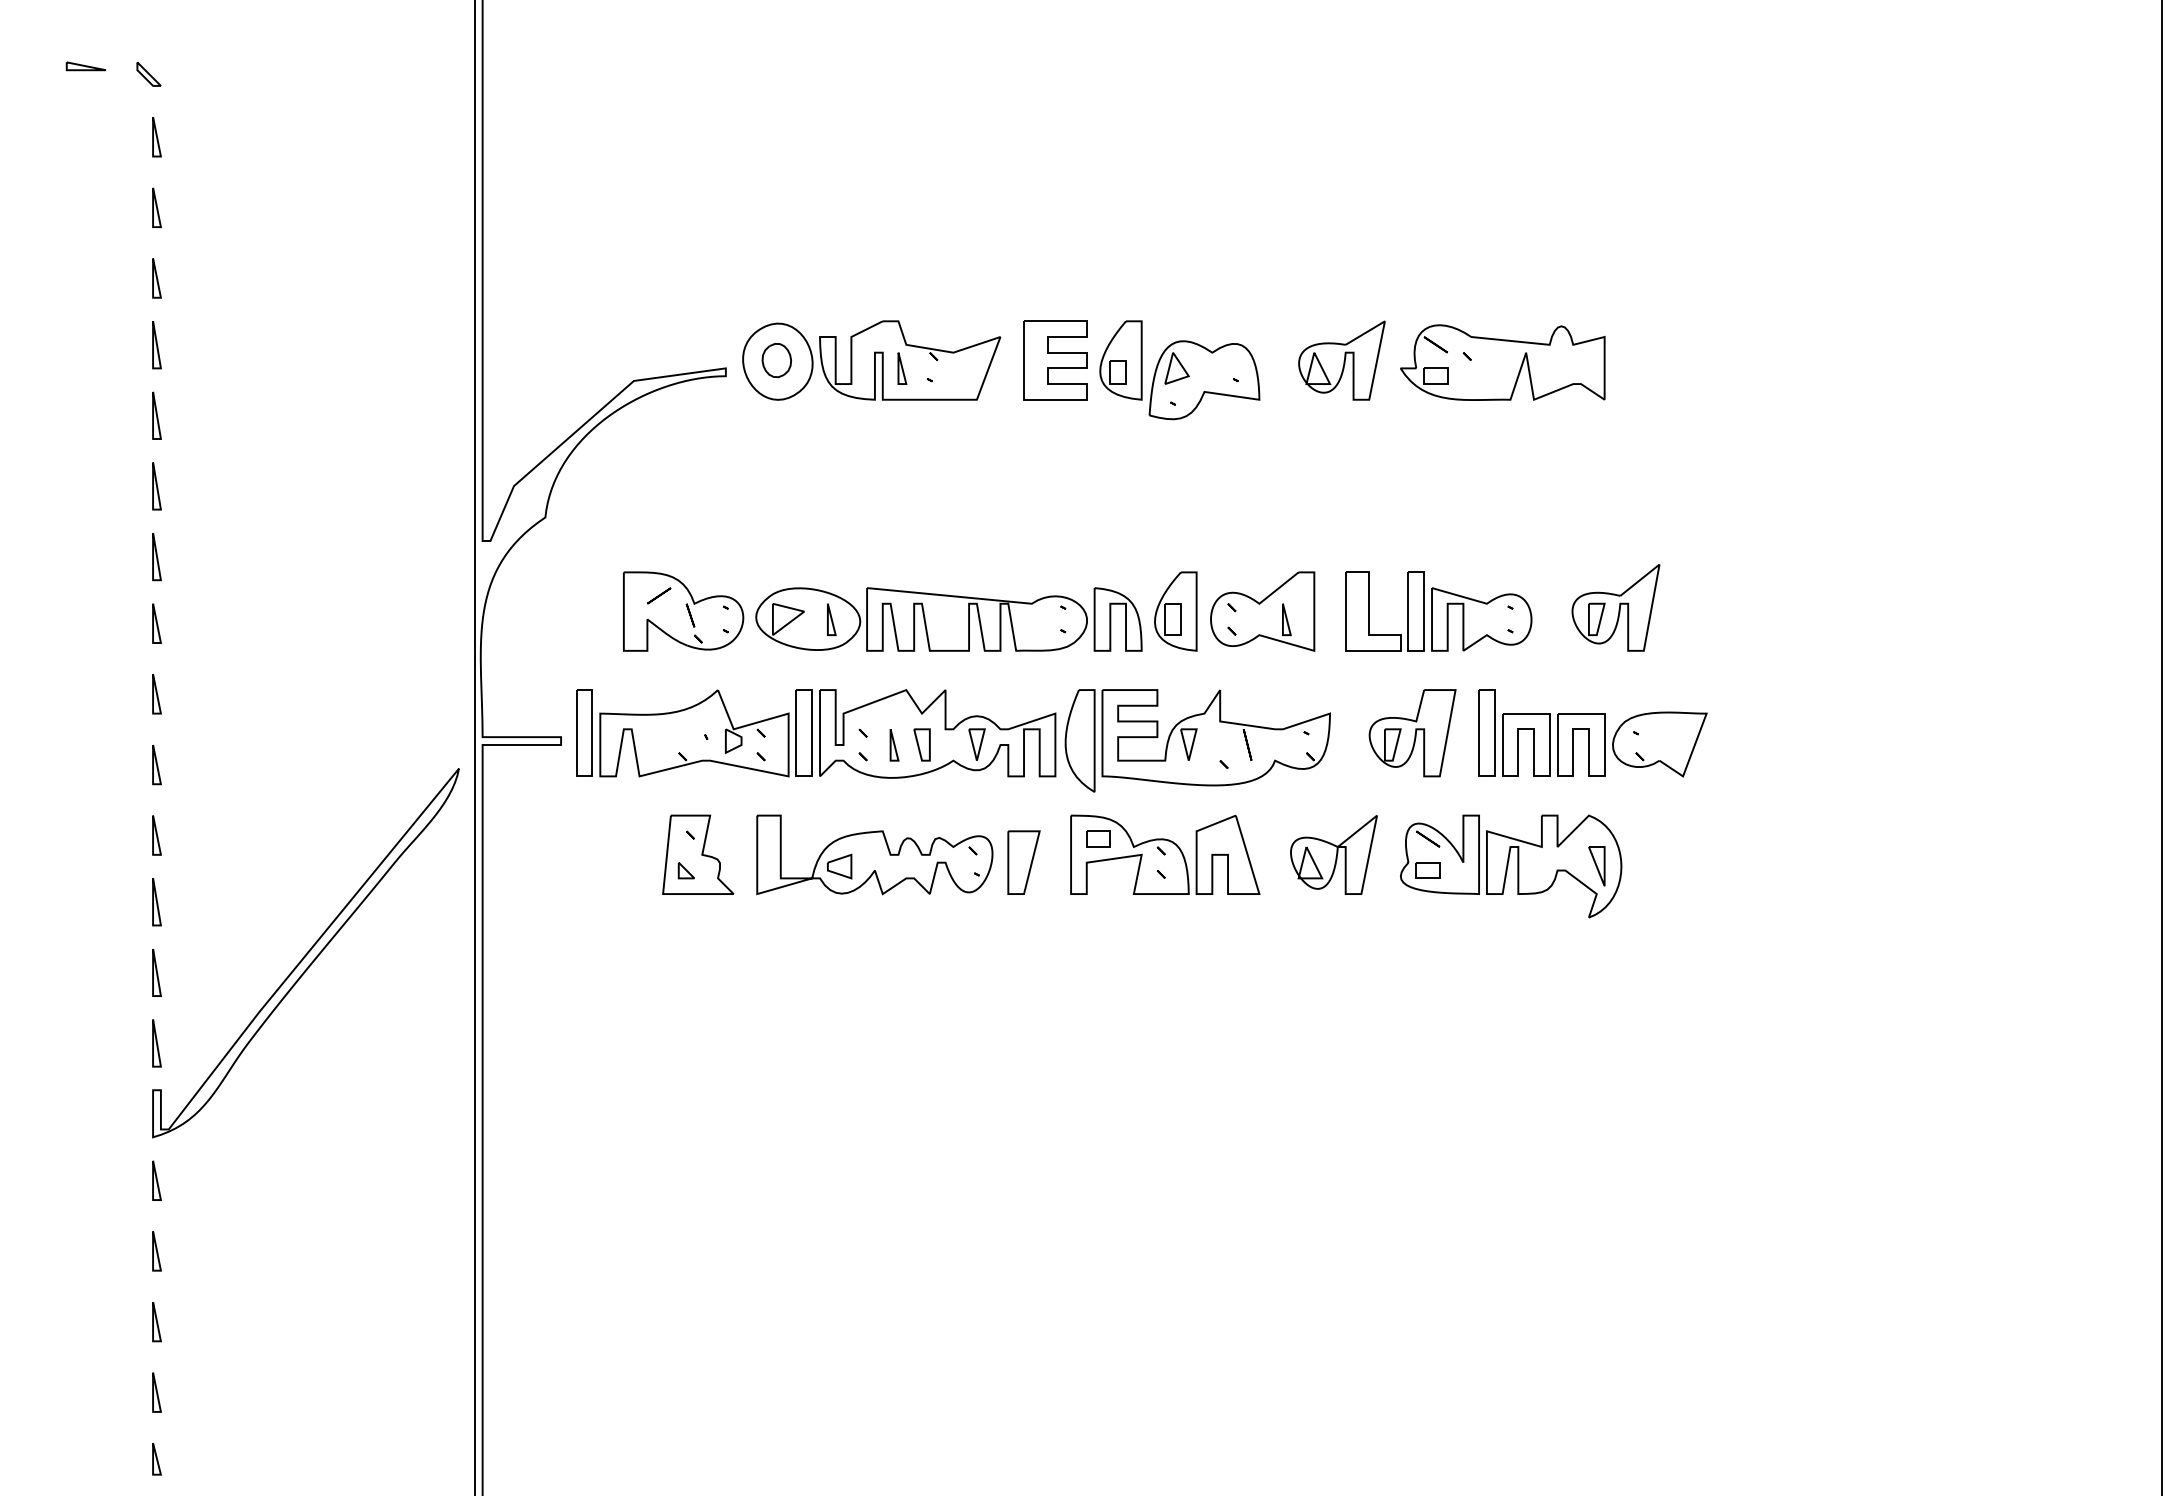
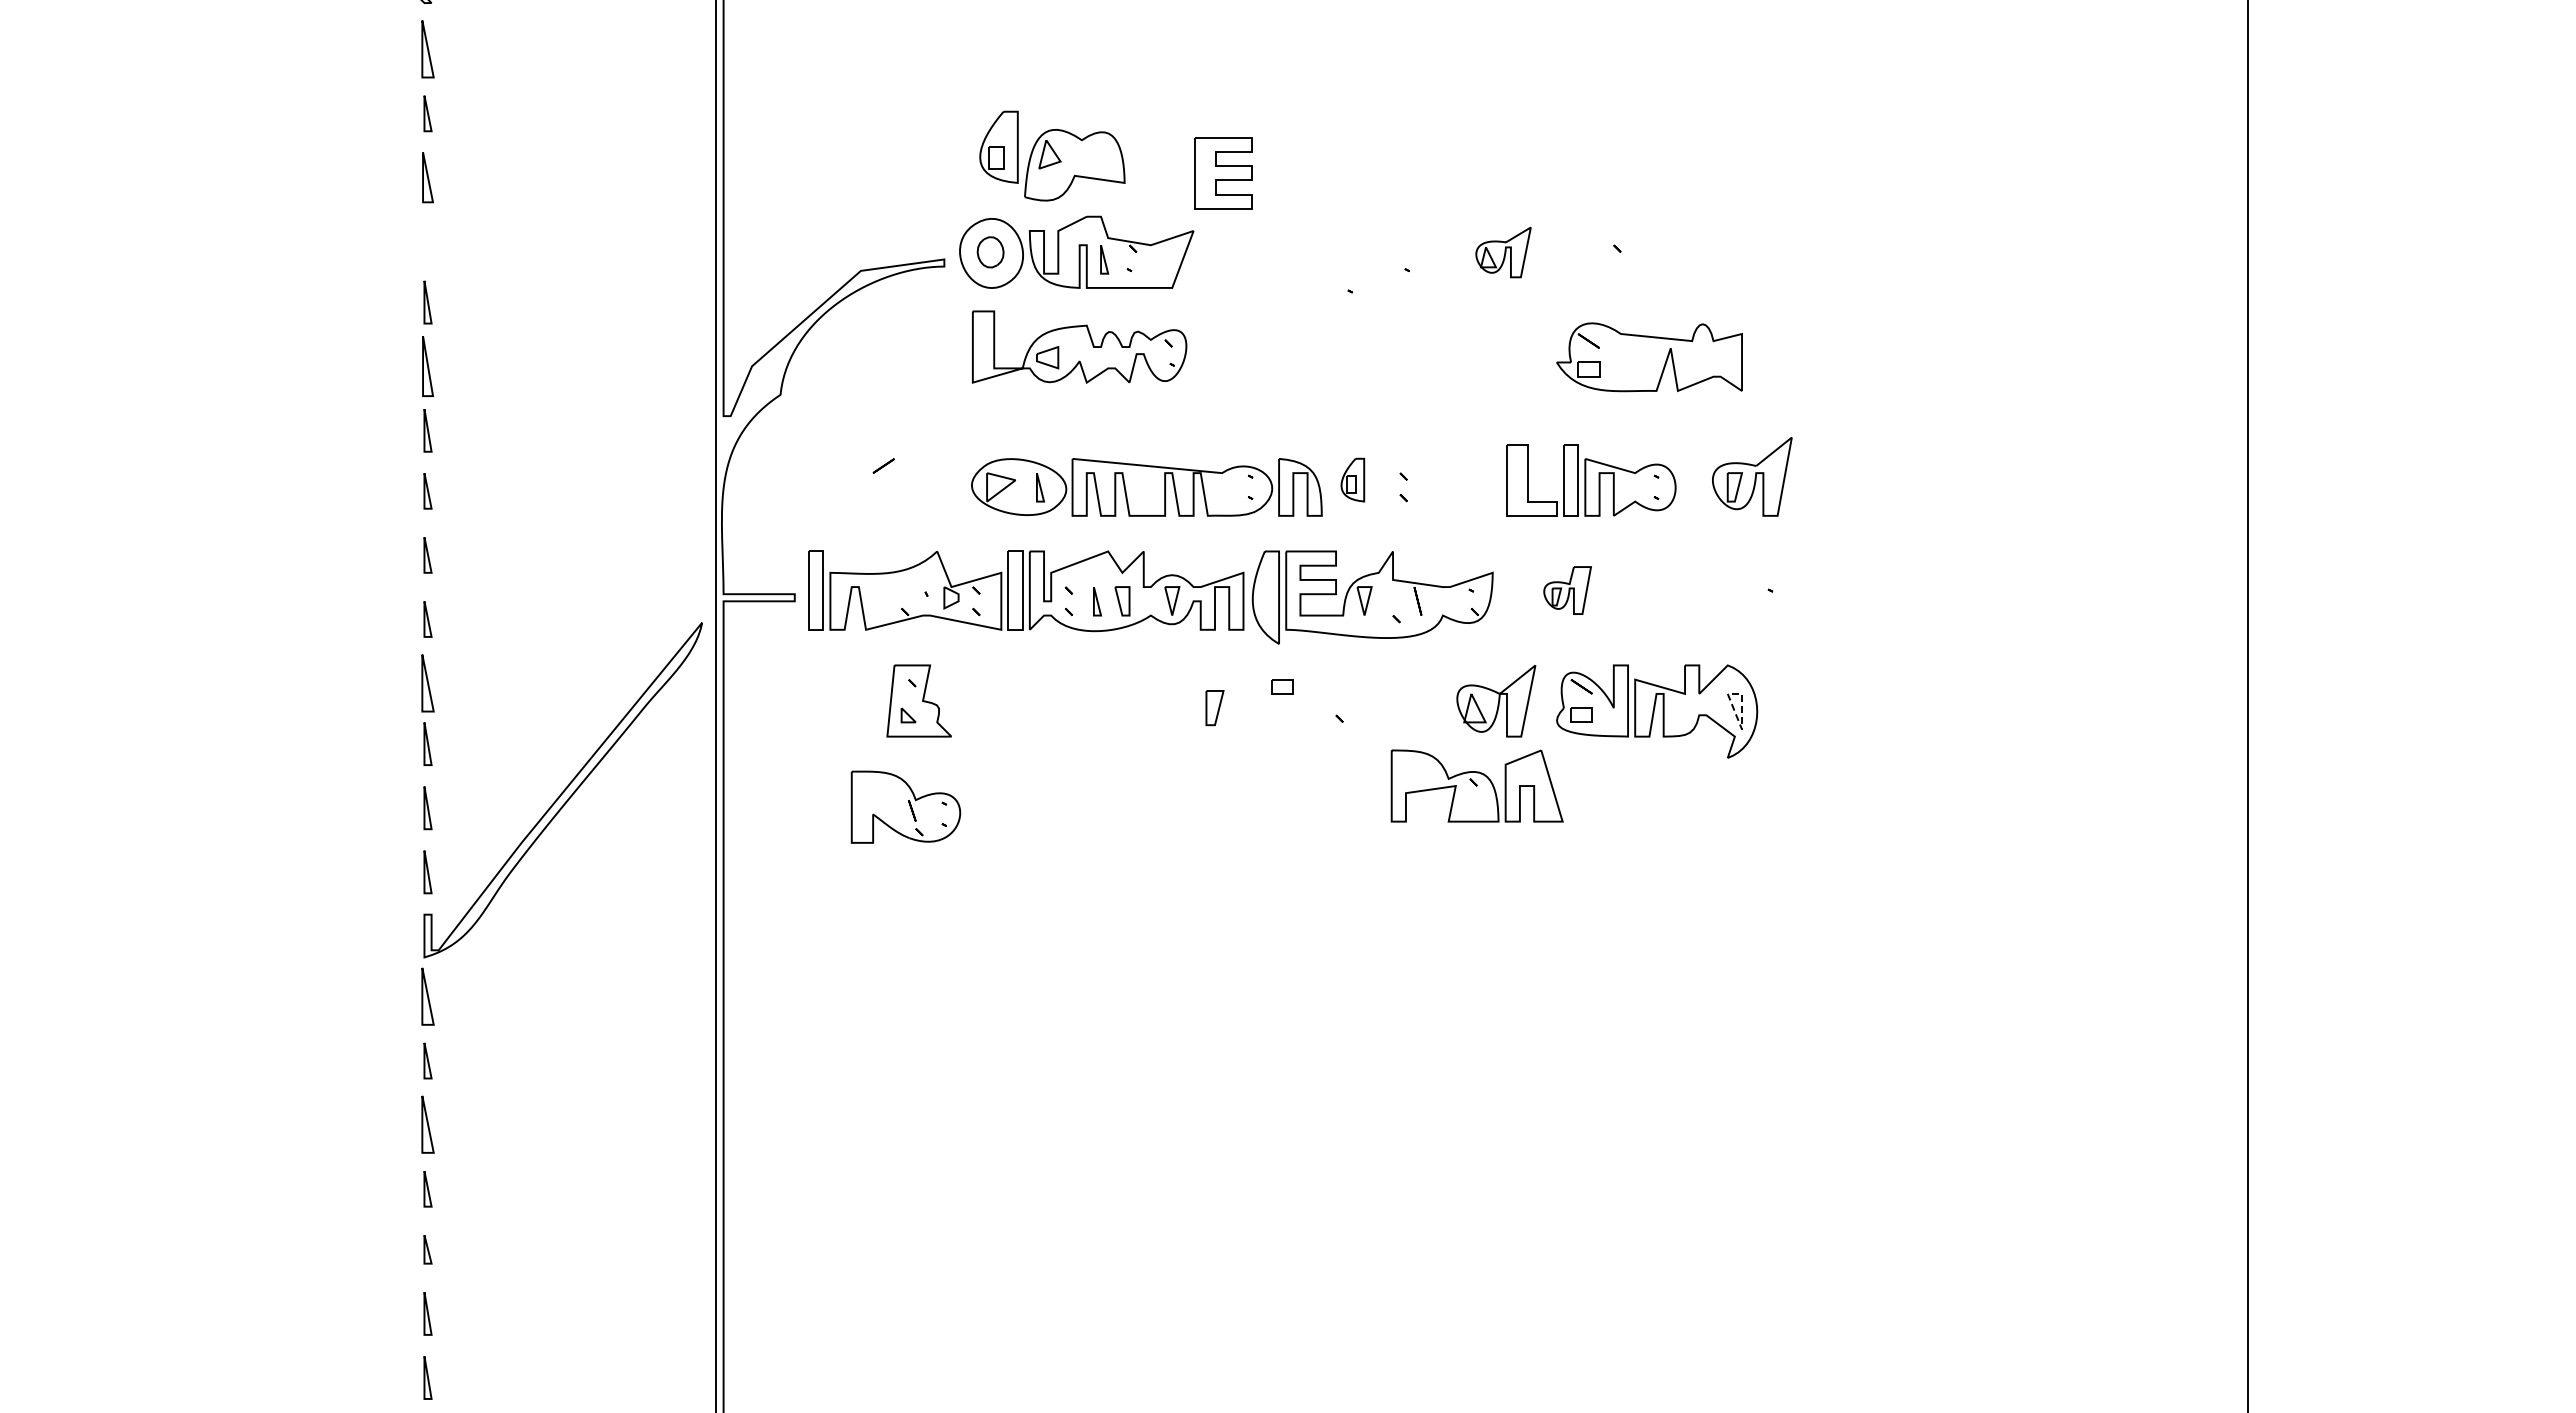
part: (156, 137) -> (427, 49), size x1.6
part: (156, 278) -> (427, 177), size x1.4
part: (156, 345) -> (427, 238), removed
part: (1055, 360) -> (1223, 173), moved
part: (1341, 360) -> (1503, 252), size x0.7
part: (1502, 362) -> (1649, 357), moved
part: (1179, 369) -> (1052, 155), moved
part: (156, 486) -> (427, 366), size x1.4
part: (683, 610) -> (905, 806), moved
part: (1175, 610) -> (1352, 479), size x0.6
part: (1262, 610) -> (1431, 479), removed
part: (1412, 733) -> (1567, 590), size x0.6
part: (1593, 733) -> (1731, 590), removed
part: (156, 835) -> (427, 683), size x1.6
part: (874, 854) -> (1079, 346), moved
part: (1164, 854) -> (1476, 785), moved
part: (1023, 861) -> (1214, 707), size x0.6
line: (1605, 879) -> (1742, 723), solid -> dashed
part: (156, 1180) -> (427, 996), size x1.6
part: (156, 1322) -> (427, 1125), size x1.6

